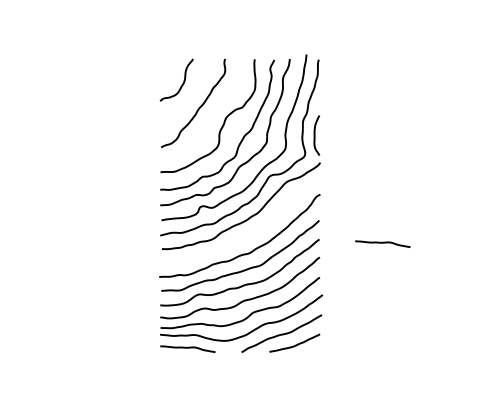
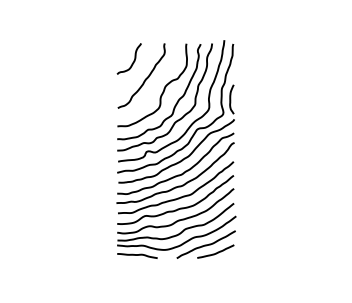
curve: (242, 238) -> (177, 174), added
curve: (382, 243) -> (280, 178), removed

